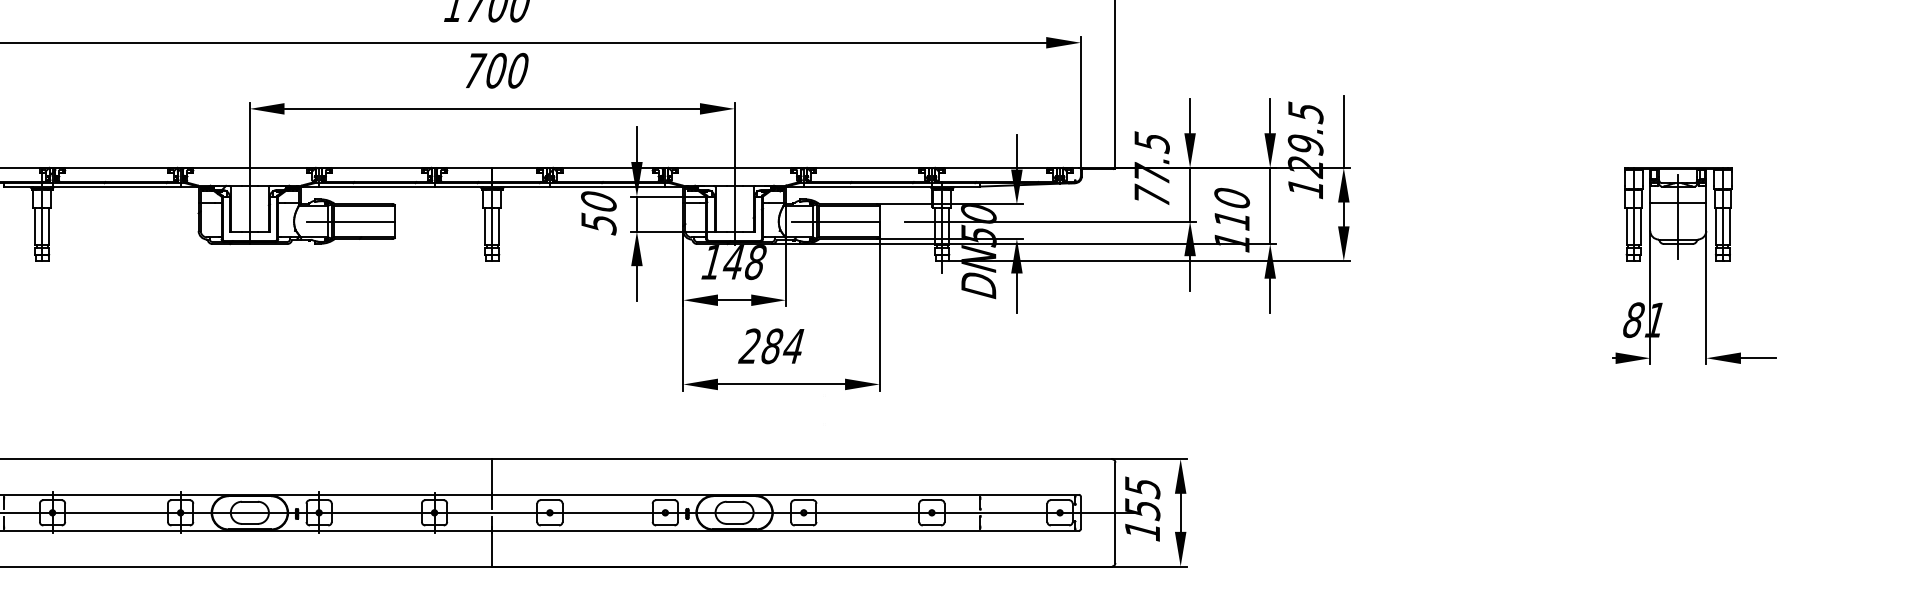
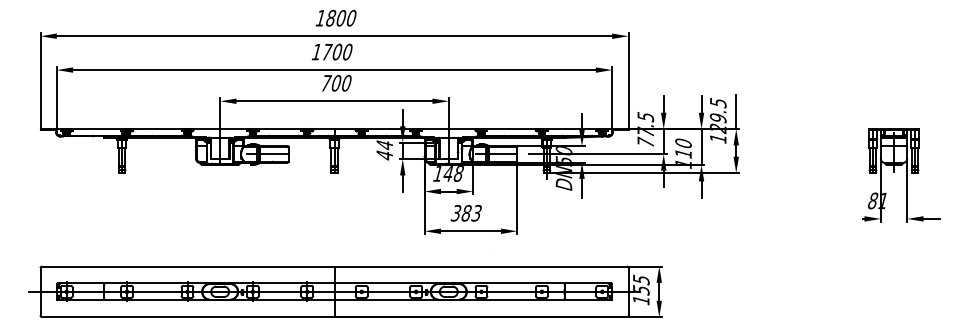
text: (598, 213) -> (384, 150), 50 -> 44
text: (769, 344) -> (465, 212), 284 -> 383

